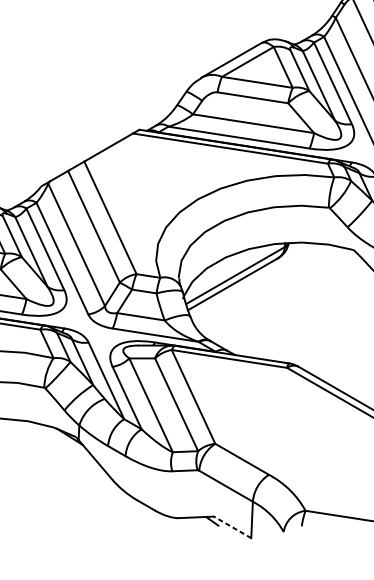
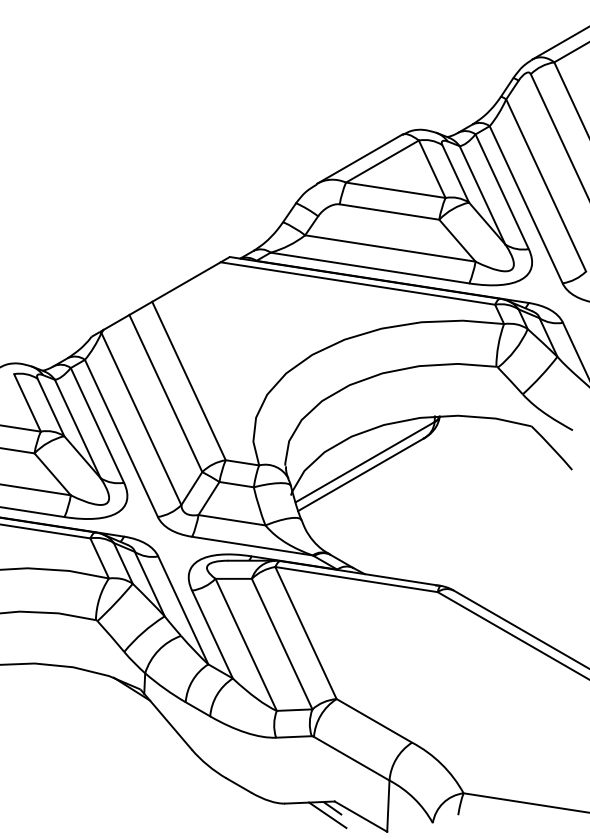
line: (208, 526) -> (327, 815), added
line: (232, 527) -> (360, 816), dashed -> solid

